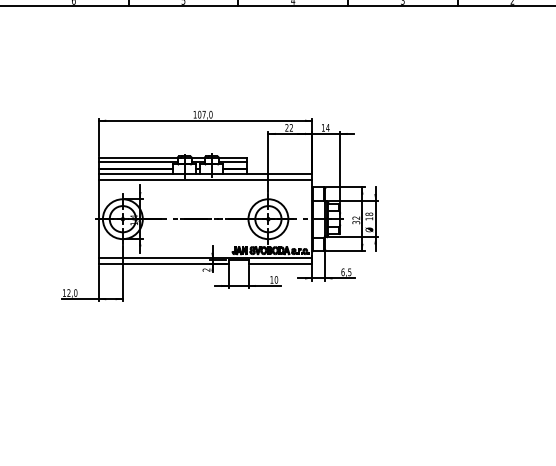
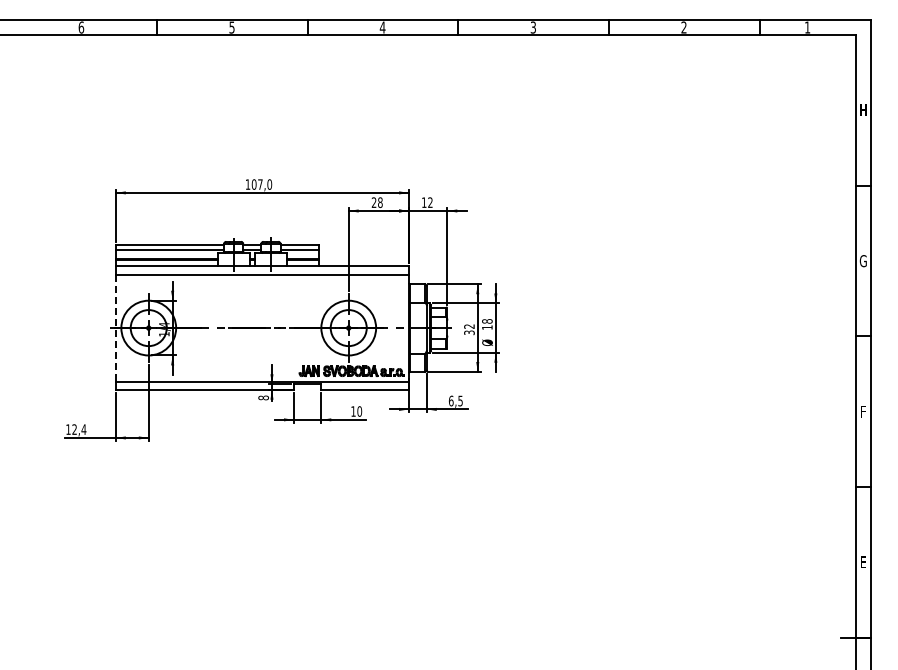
text: (291, 127) -> (380, 202), 22 -> 28
text: (327, 127) -> (429, 202), 14 -> 12
line: (98, 219) -> (115, 328), solid -> dashed
text: (206, 269) -> (263, 397), 2 -> 8
text: (75, 292) -> (83, 429), 12,0 -> 12,4

